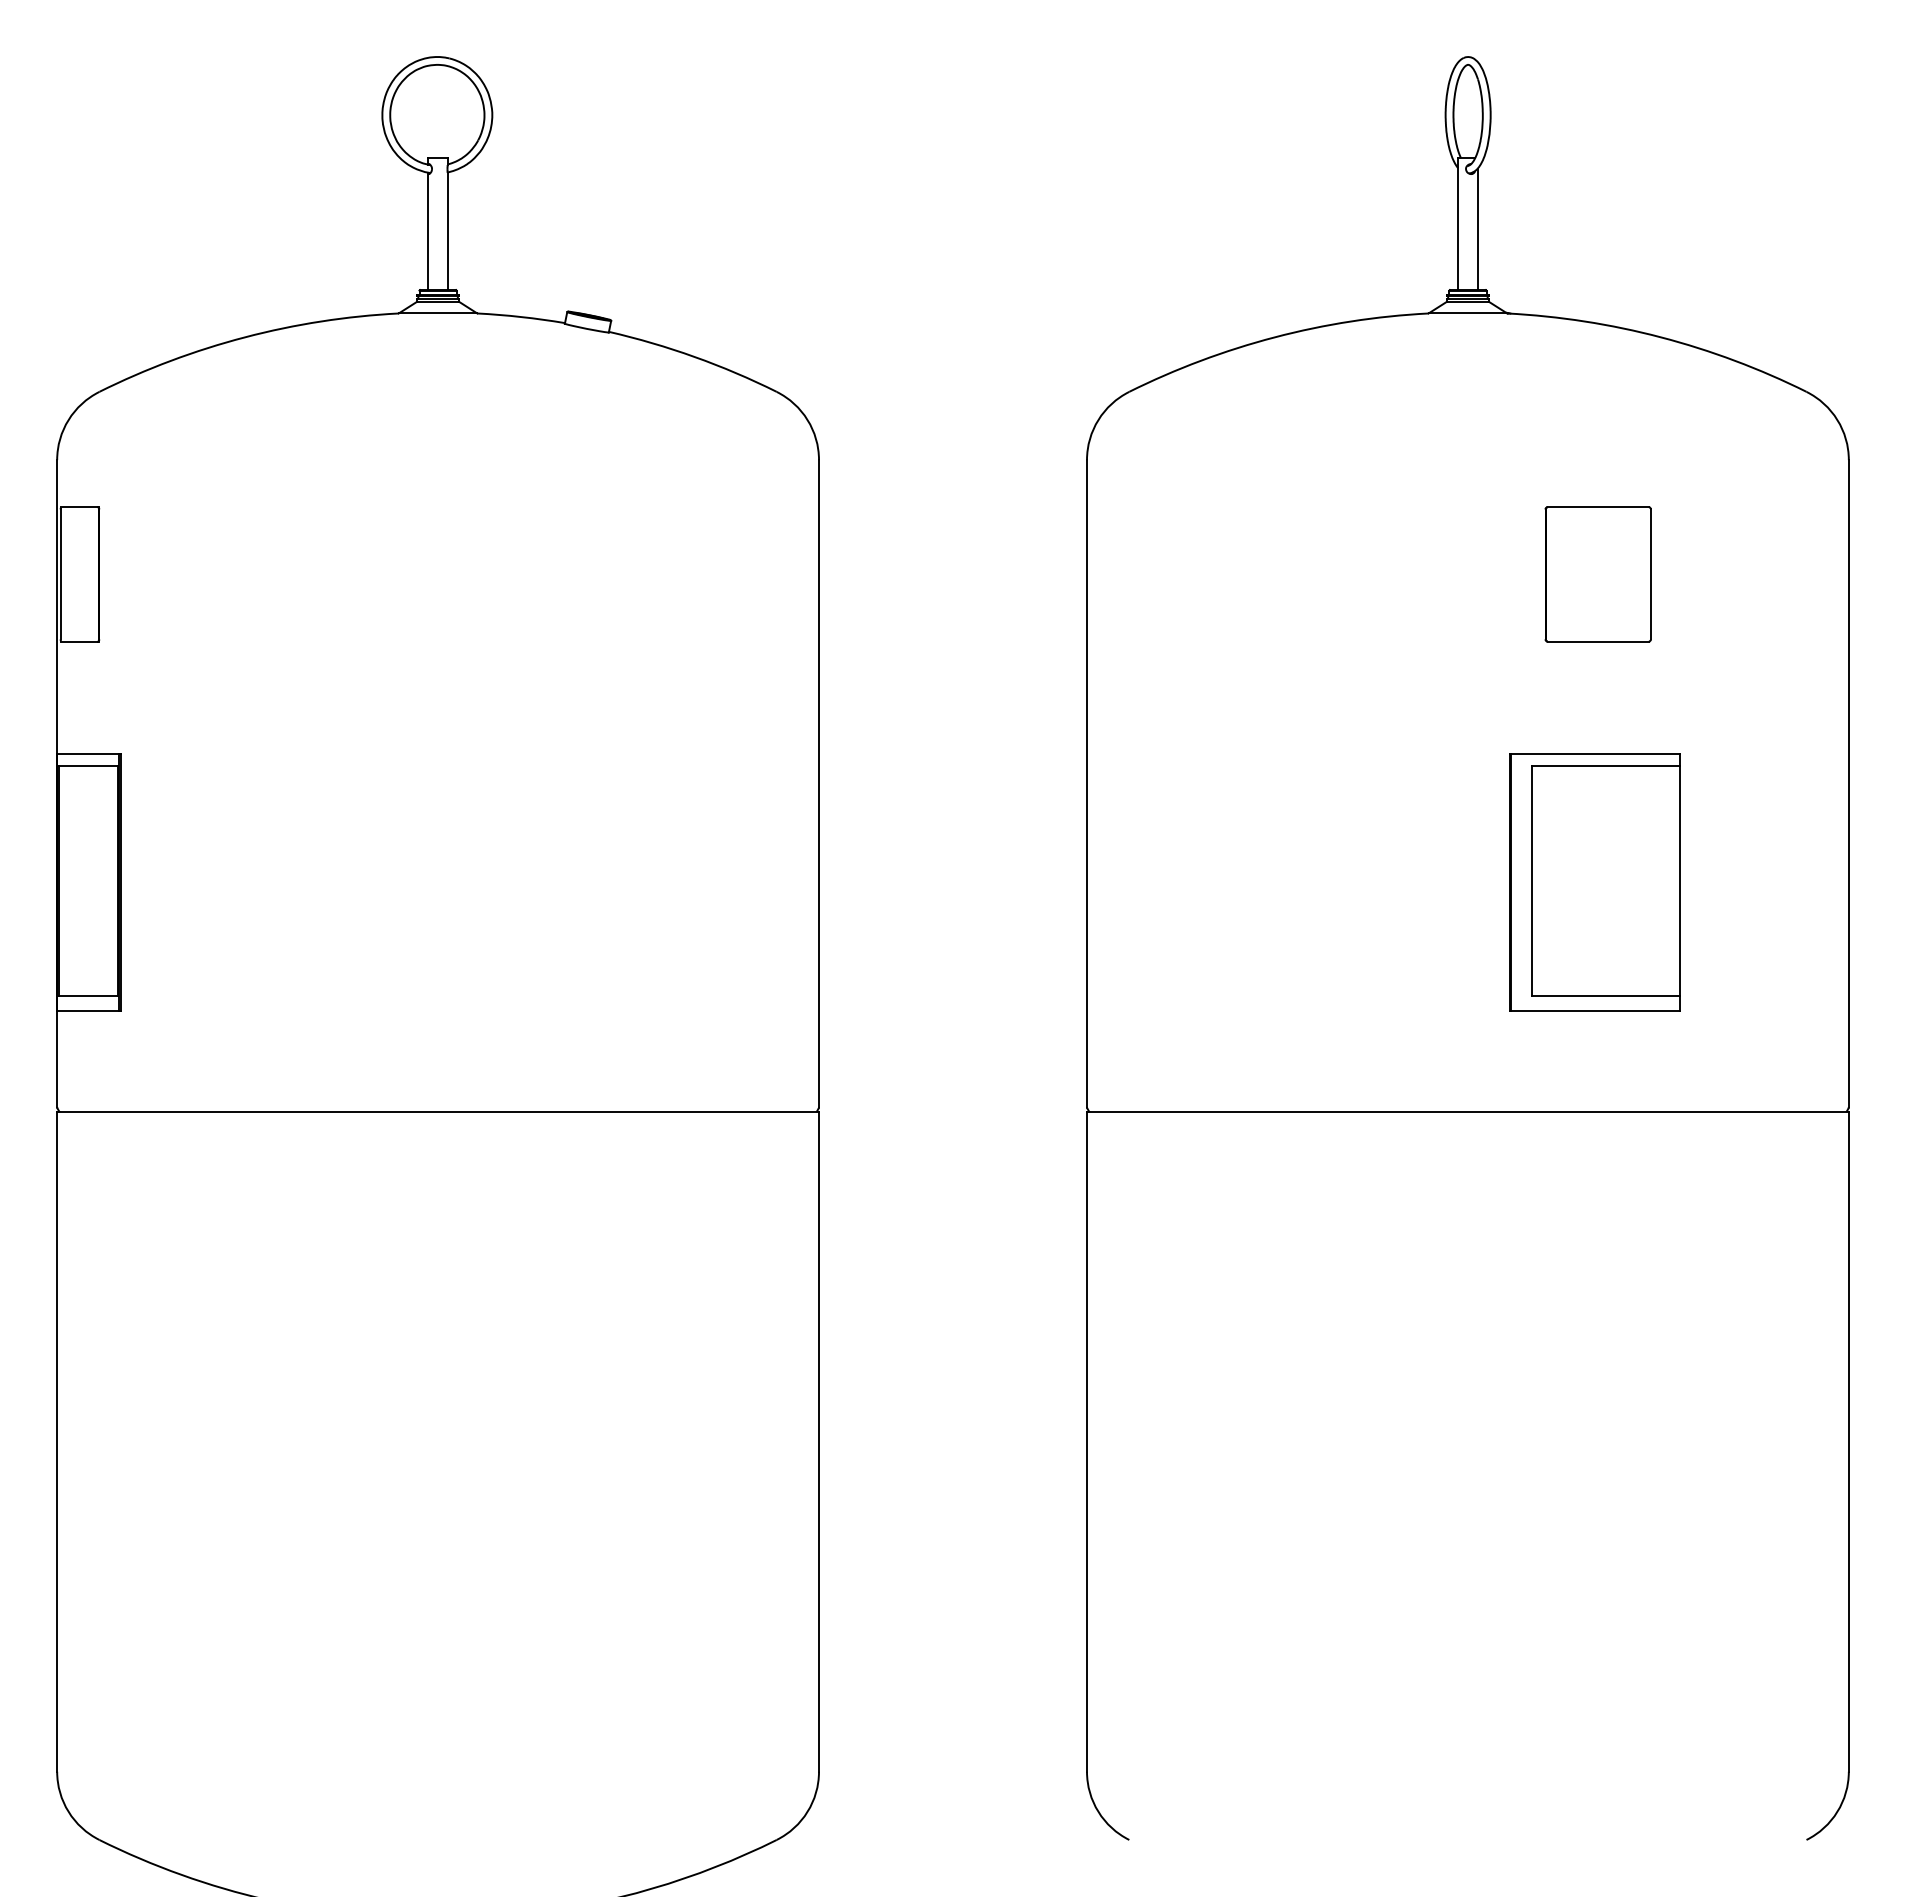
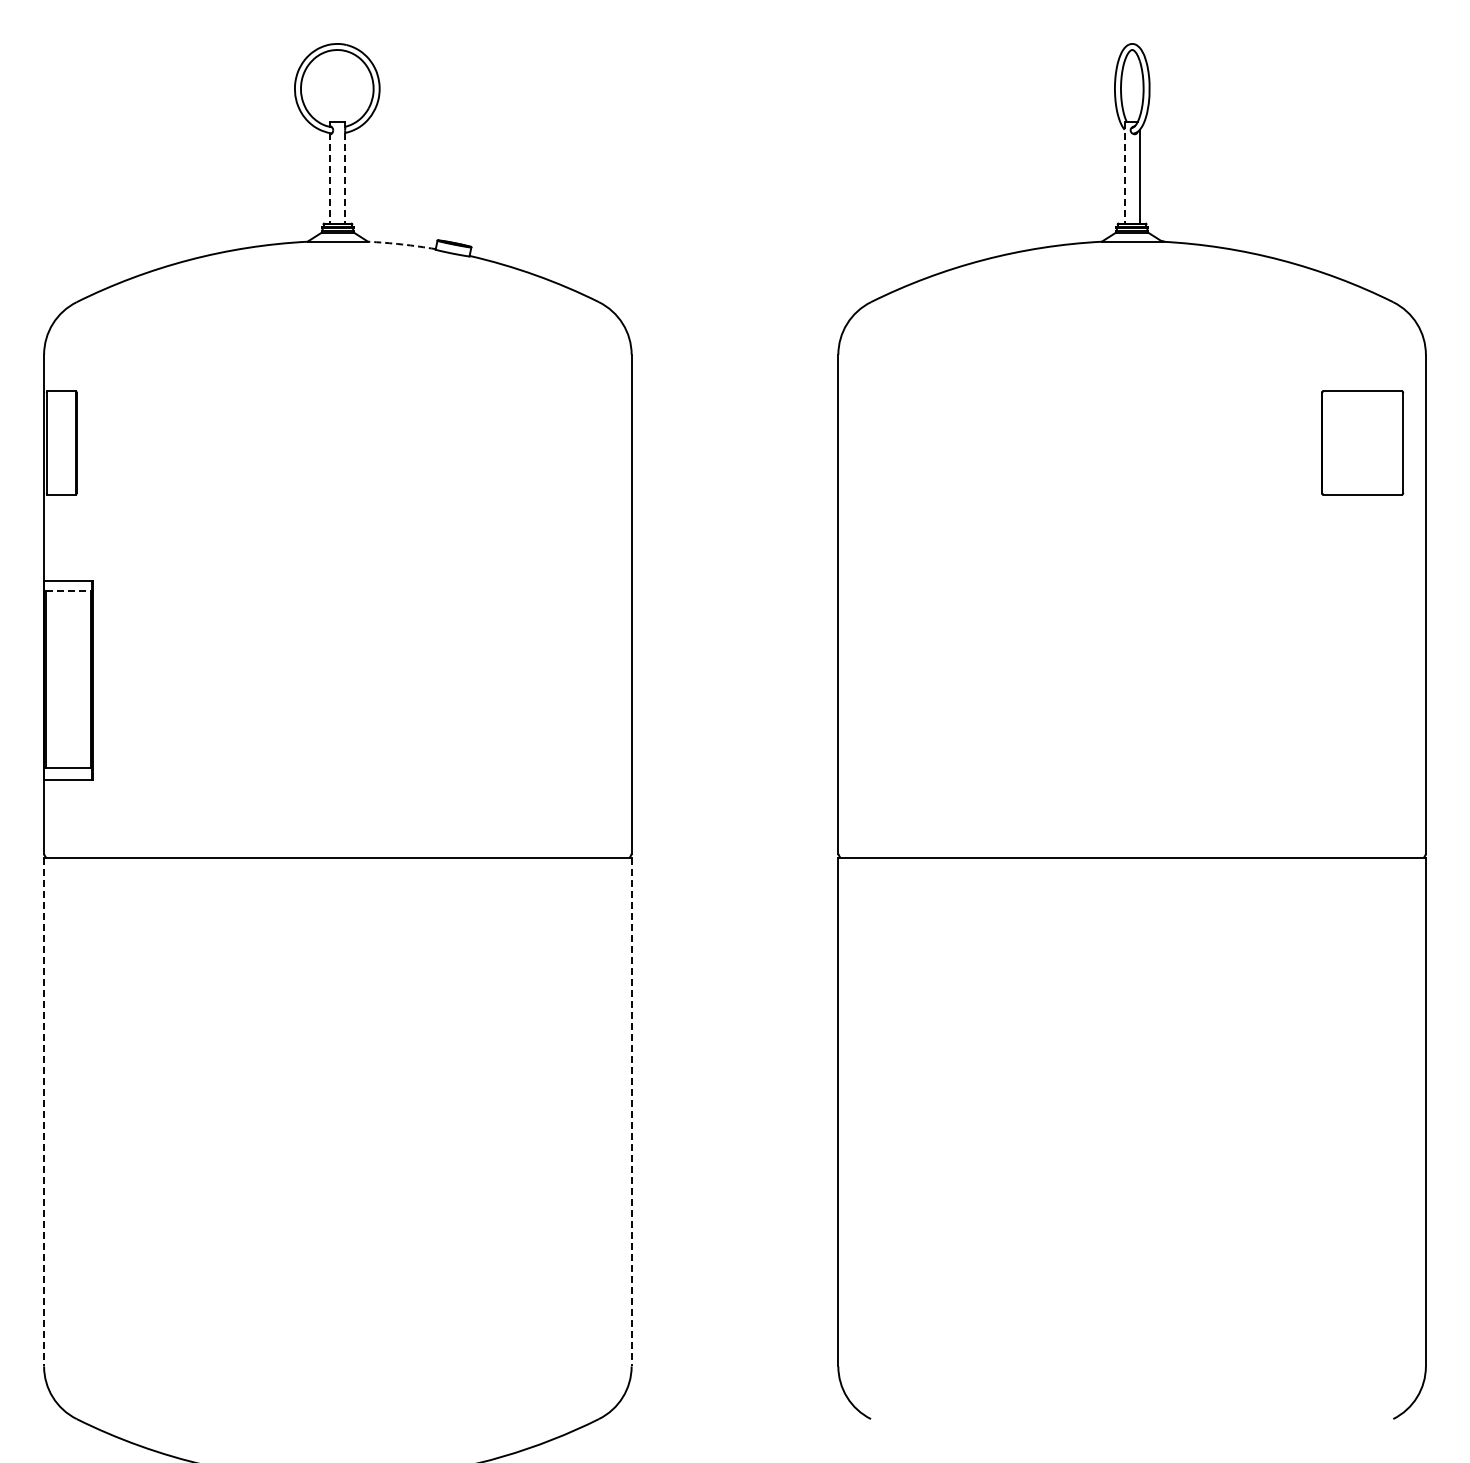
line: (1458, 223) -> (1124, 172), solid -> dashed
line: (428, 231) -> (330, 178), solid -> dashed
line: (447, 231) -> (345, 178), solid -> dashed
arc: (521, 317) -> (402, 244), solid -> dashed
part: (1598, 573) -> (1362, 442), moved
line: (88, 765) -> (68, 590), solid -> dashed
part: (1595, 882) -> (1230, 680), removed
line: (57, 1442) -> (44, 1112), solid -> dashed
line: (818, 1442) -> (631, 1112), solid -> dashed

